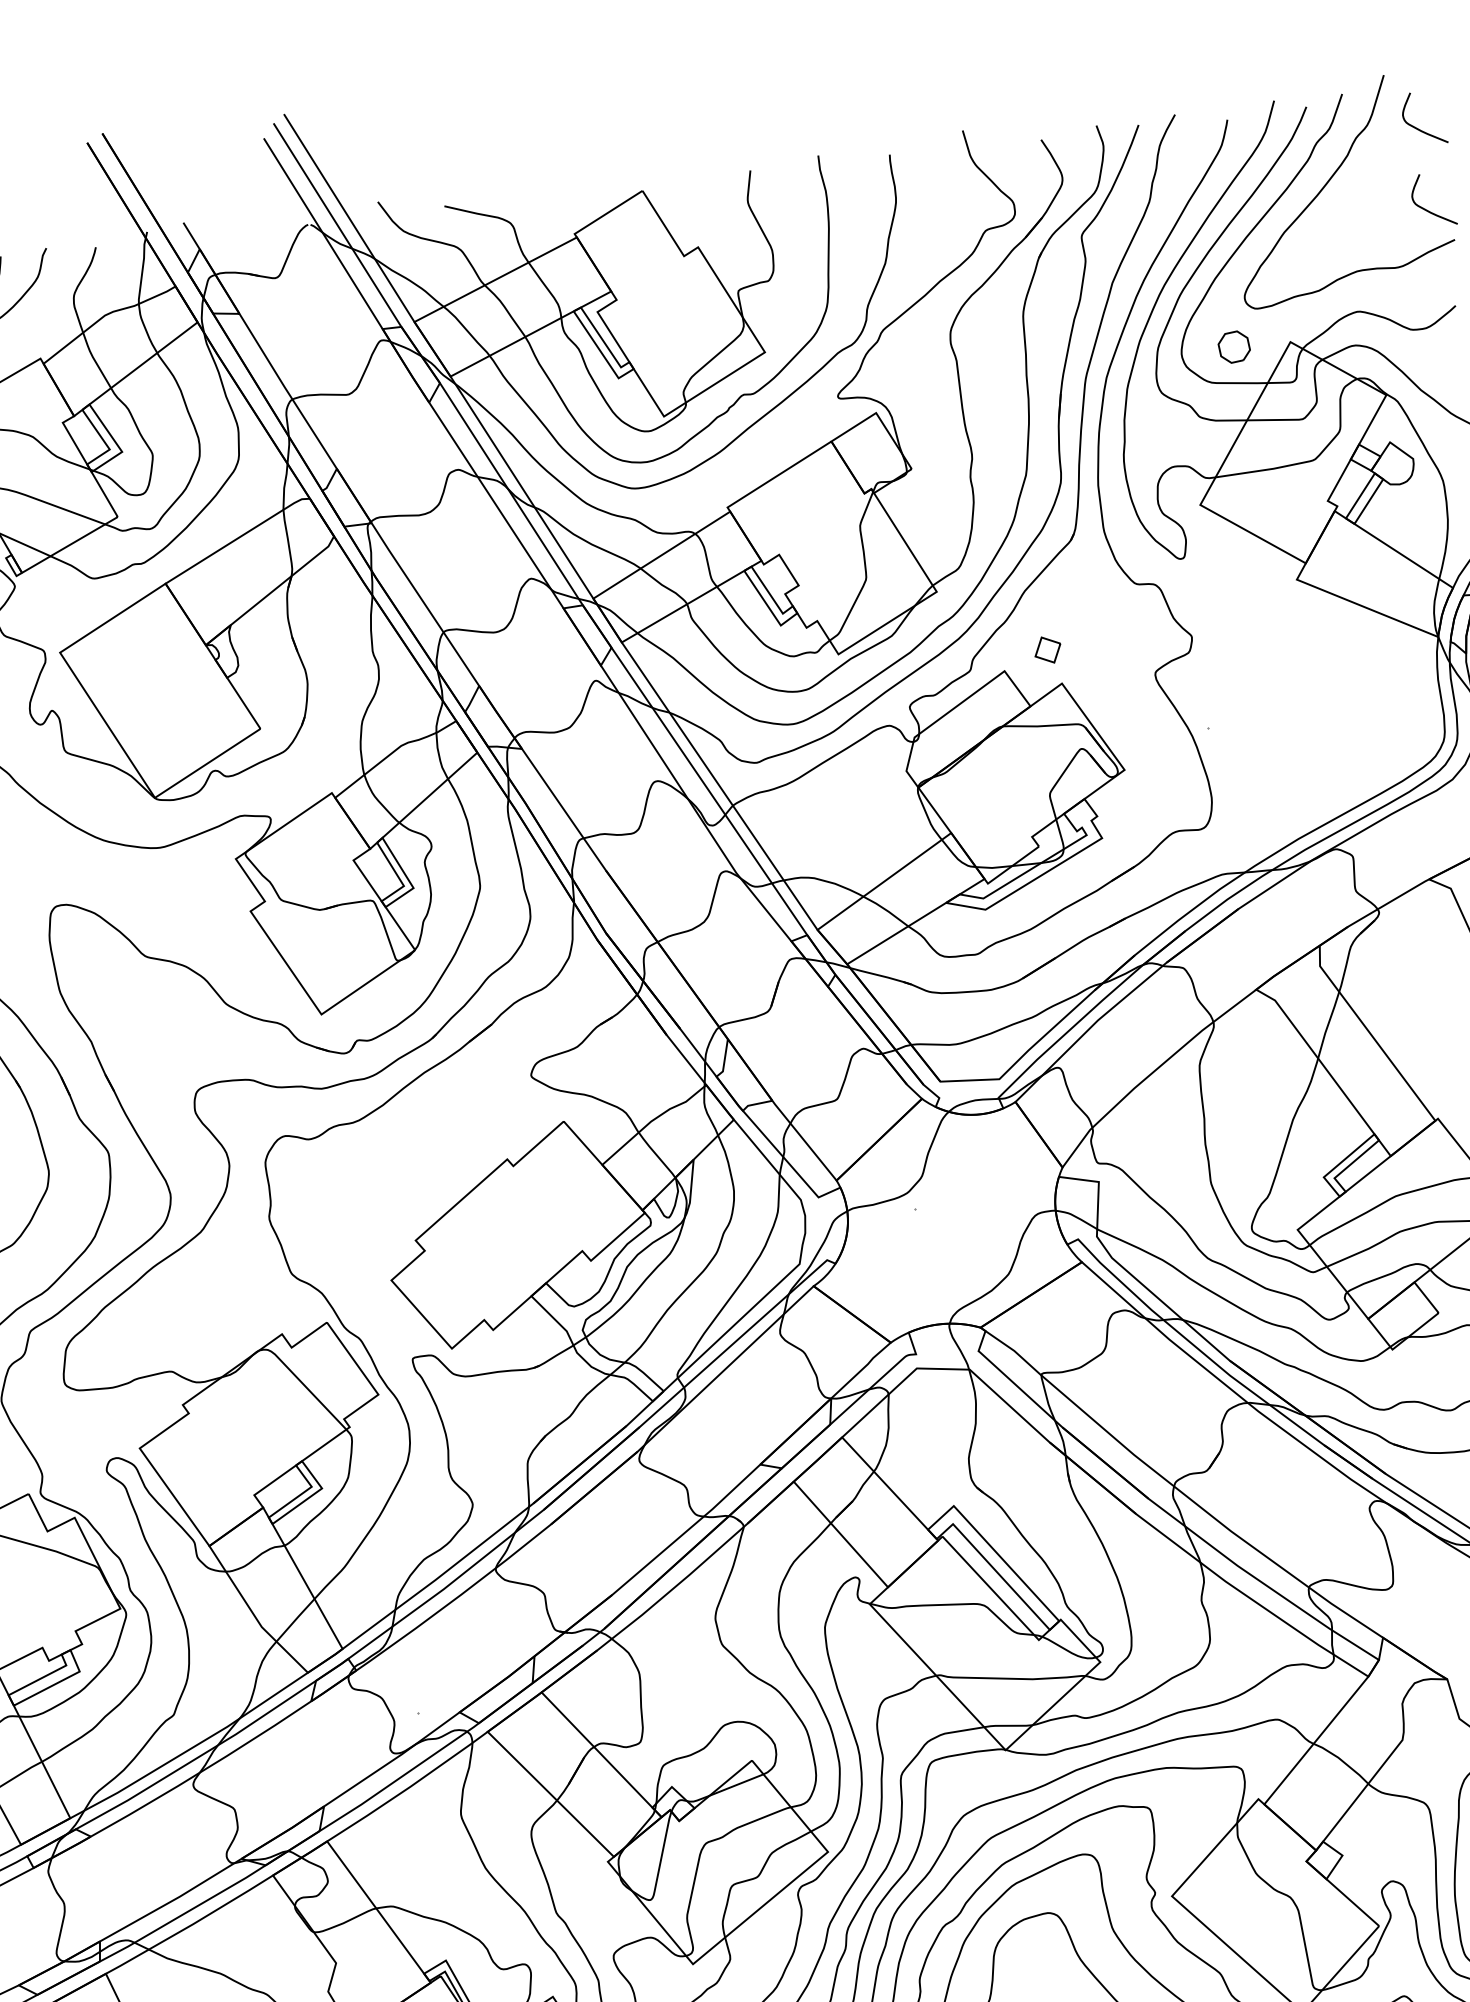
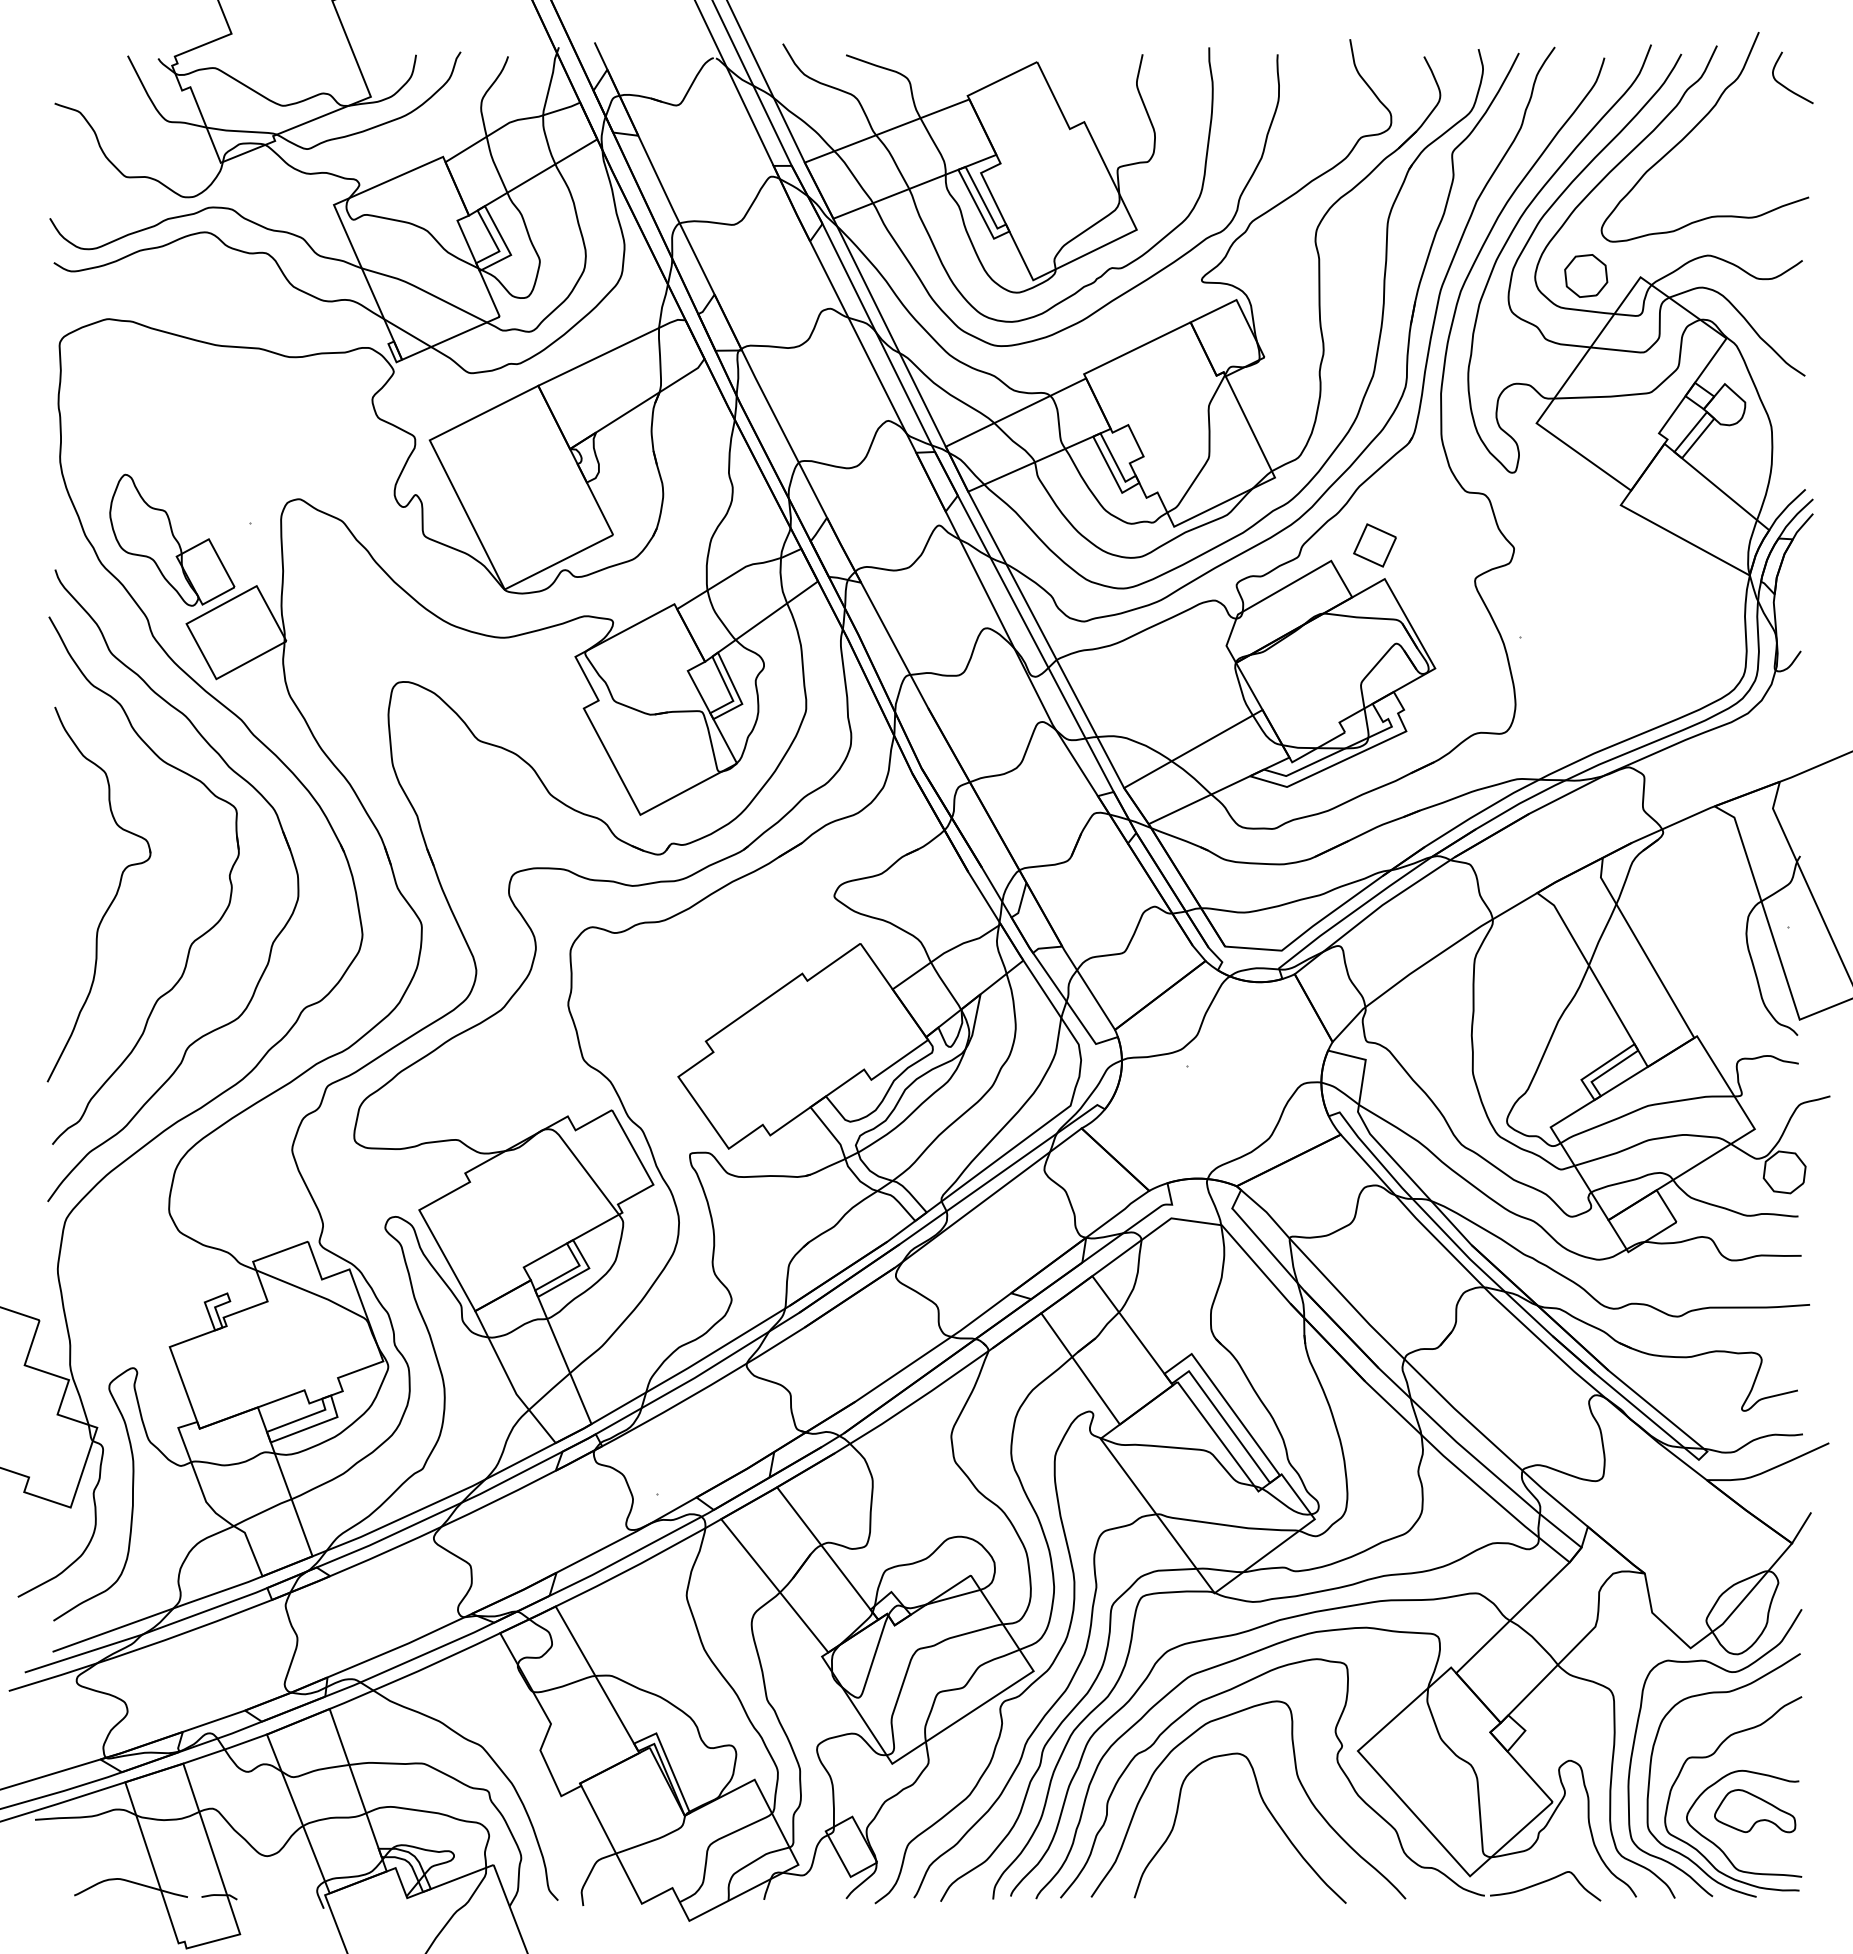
curve: (1429, 210) -> (1787, 166), removed
part: (1234, 346) -> (1586, 275), size x1.43
part: (1047, 650) -> (1374, 545), size x1.67

